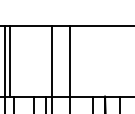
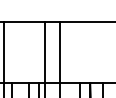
line: (10, 61) -> (9, 52), removed

